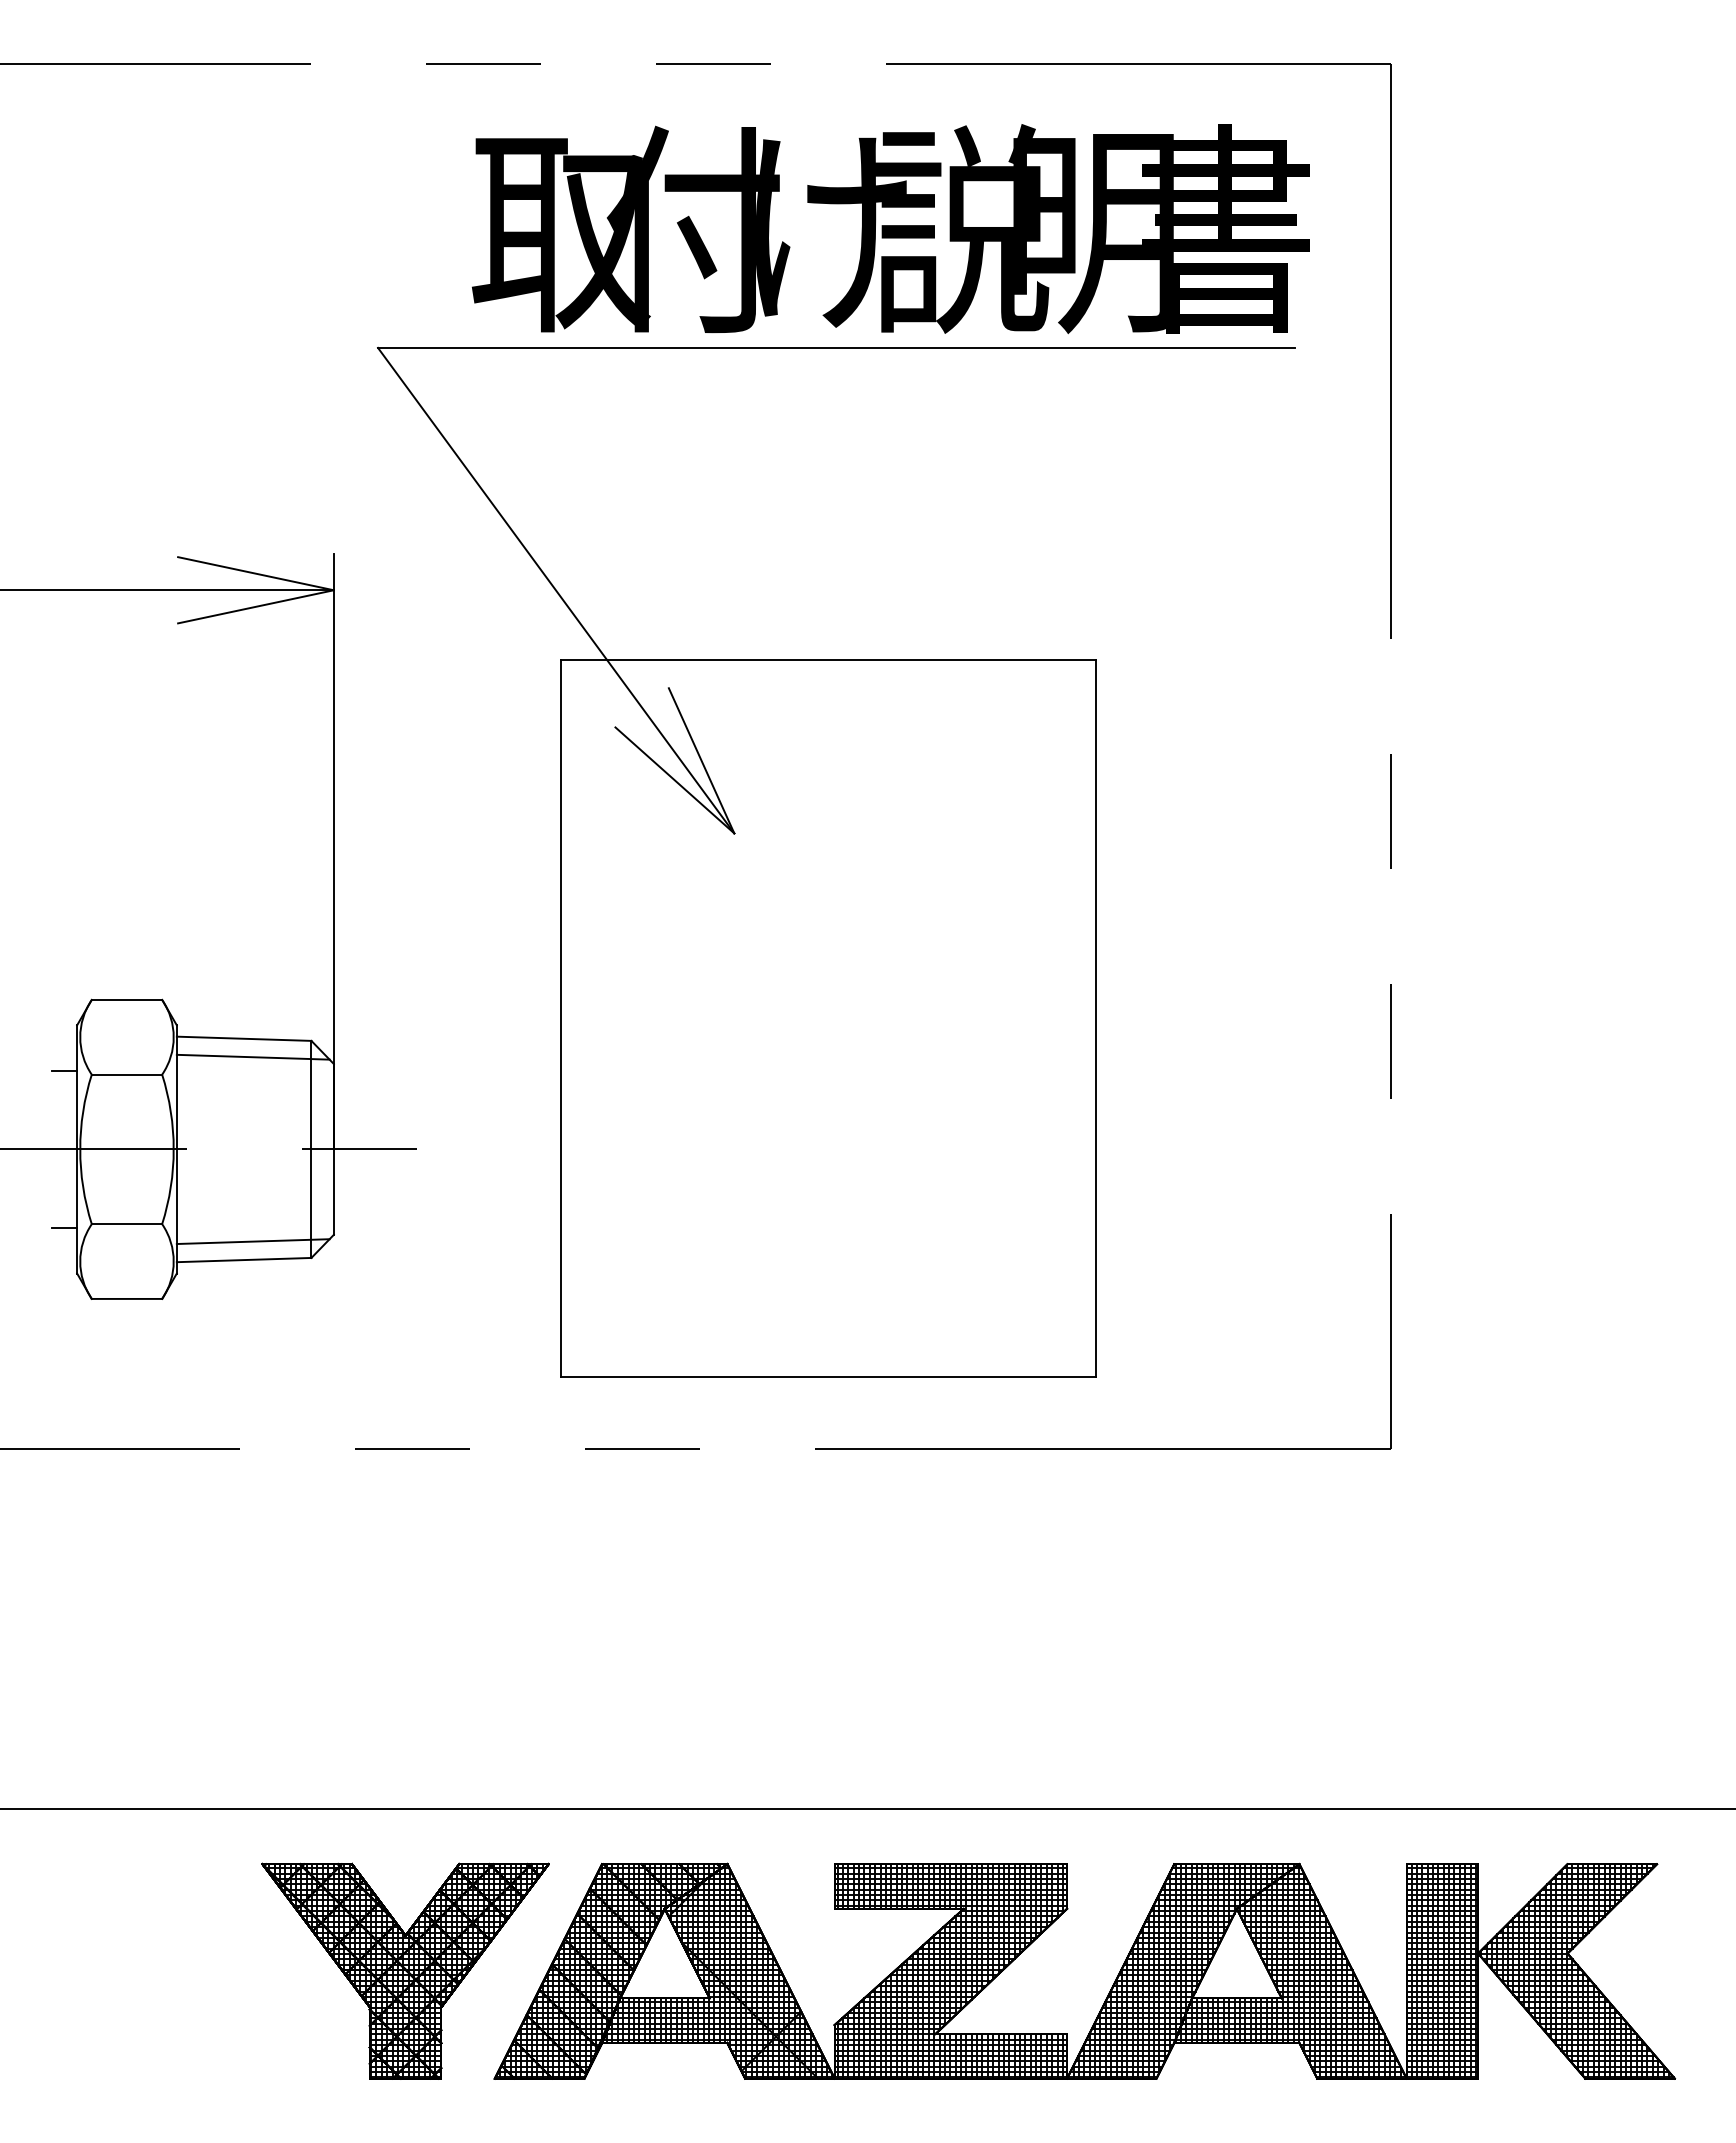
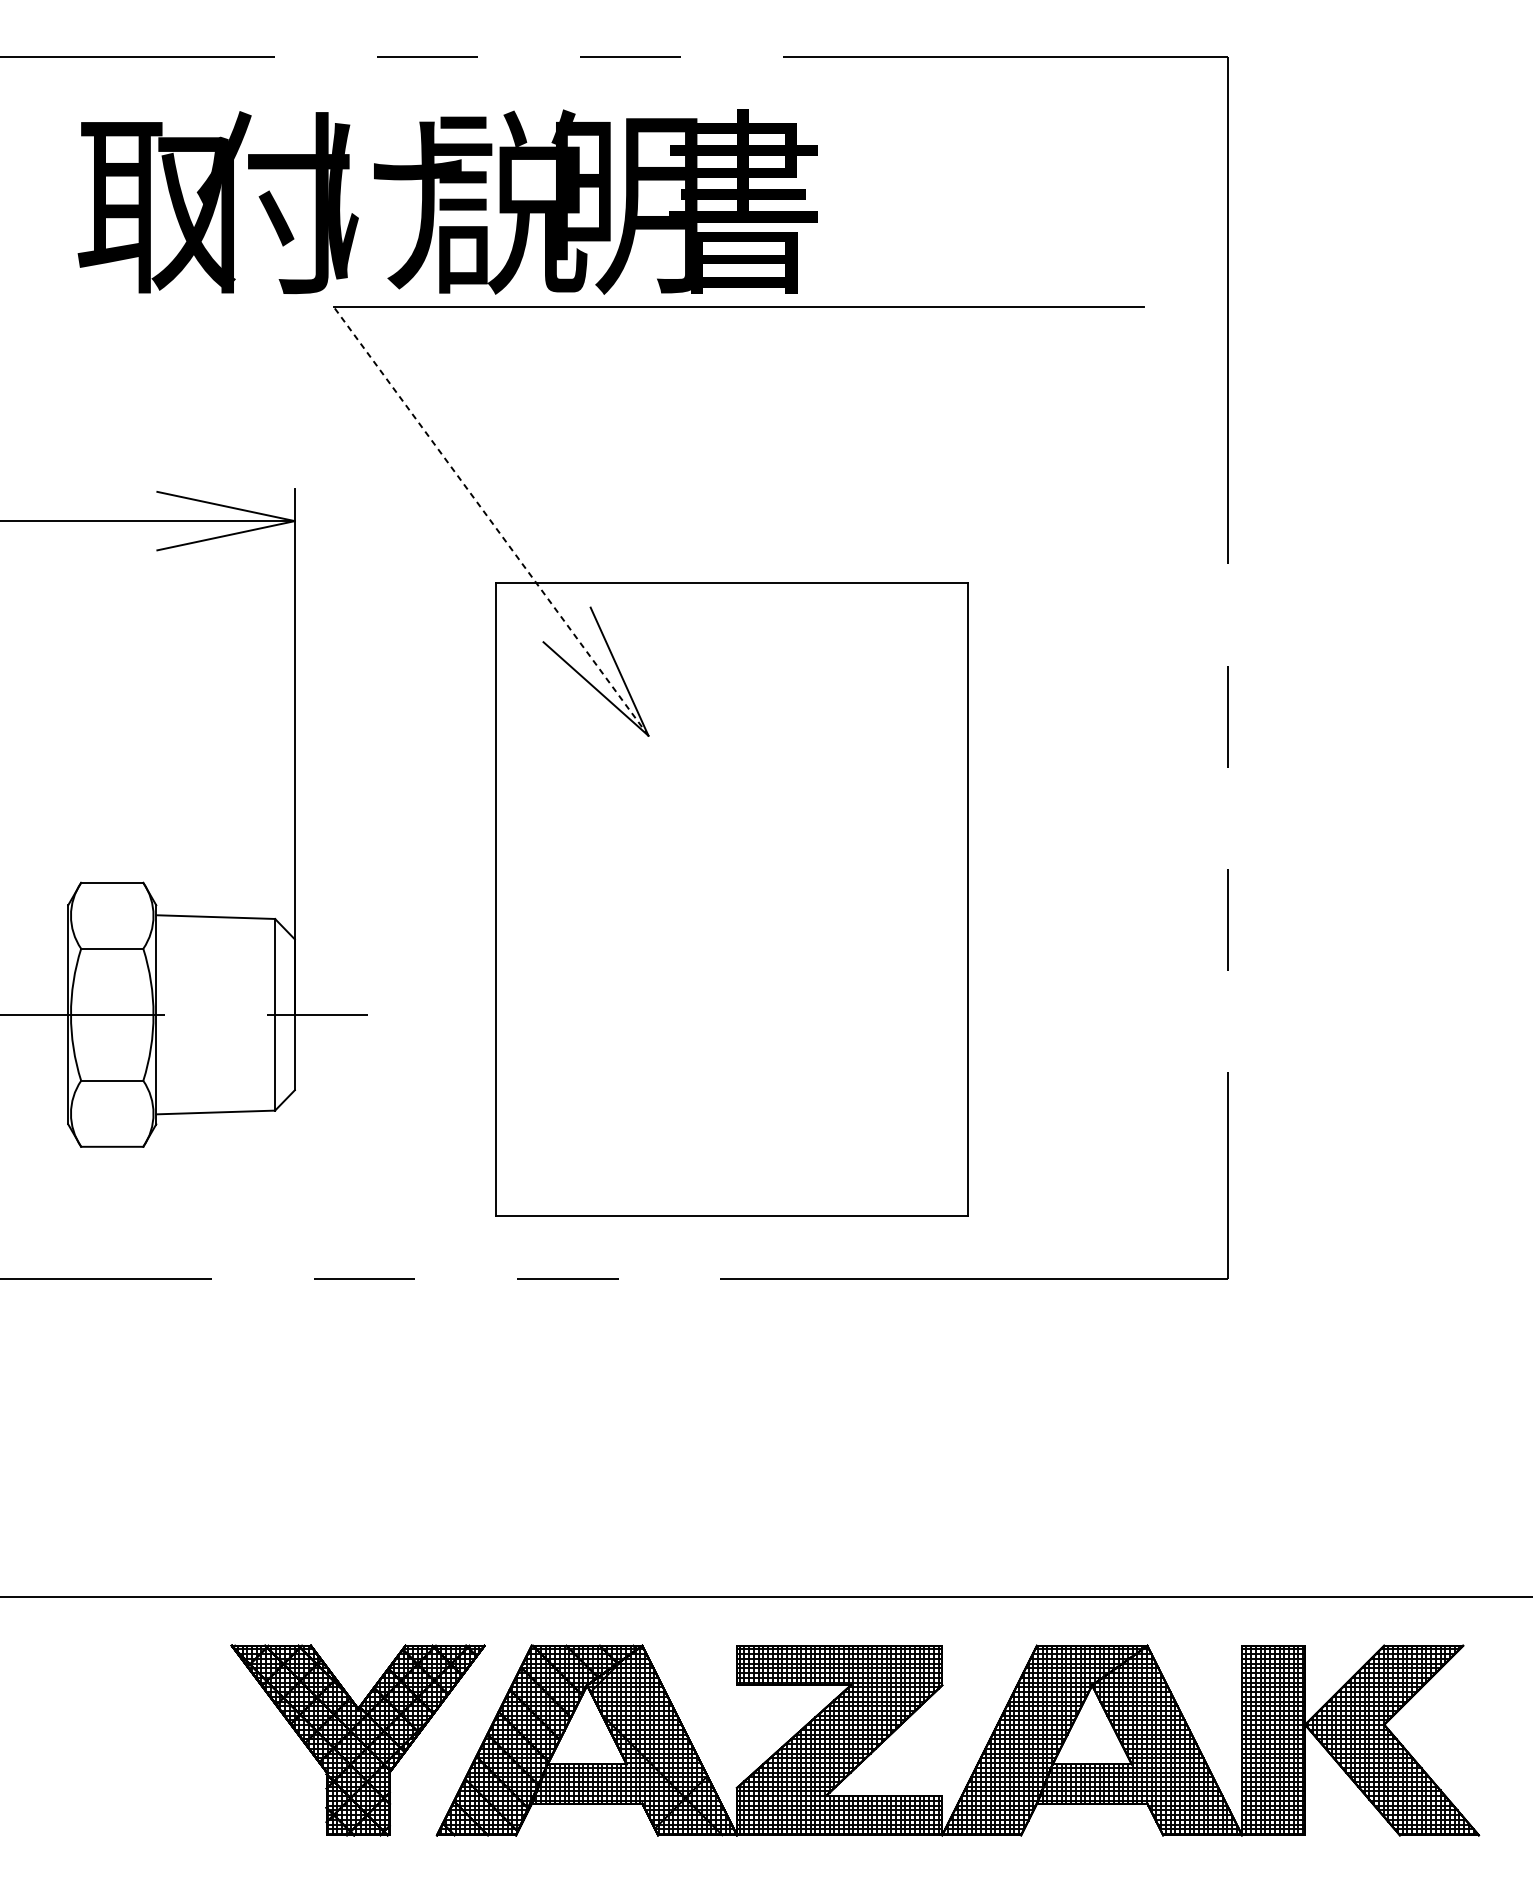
text: (890, 229) -> (447, 202), moved
line: (555, 590) -> (490, 521), solid -> dashed
line: (252, 1056) -> (223, 932), removed
line: (64, 1070) -> (57, 945), removed
line: (64, 1227) -> (57, 1083), removed
line: (252, 1241) -> (223, 1096), removed

